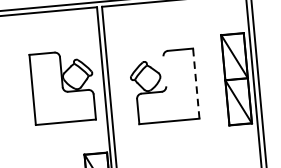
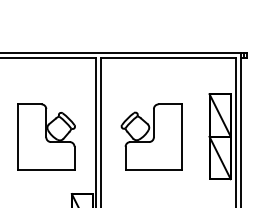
line: (164, 71) -> (153, 123), added
line: (196, 83) -> (182, 137), dashed -> solid
part: (62, 86) -> (46, 136), moved

